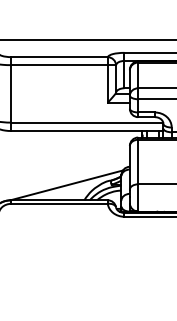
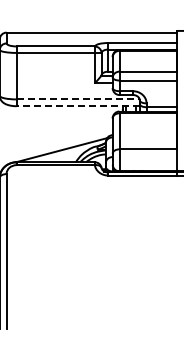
line: (87, 122) -> (78, 99), solid -> dashed
line: (87, 131) -> (78, 106), solid -> dashed

